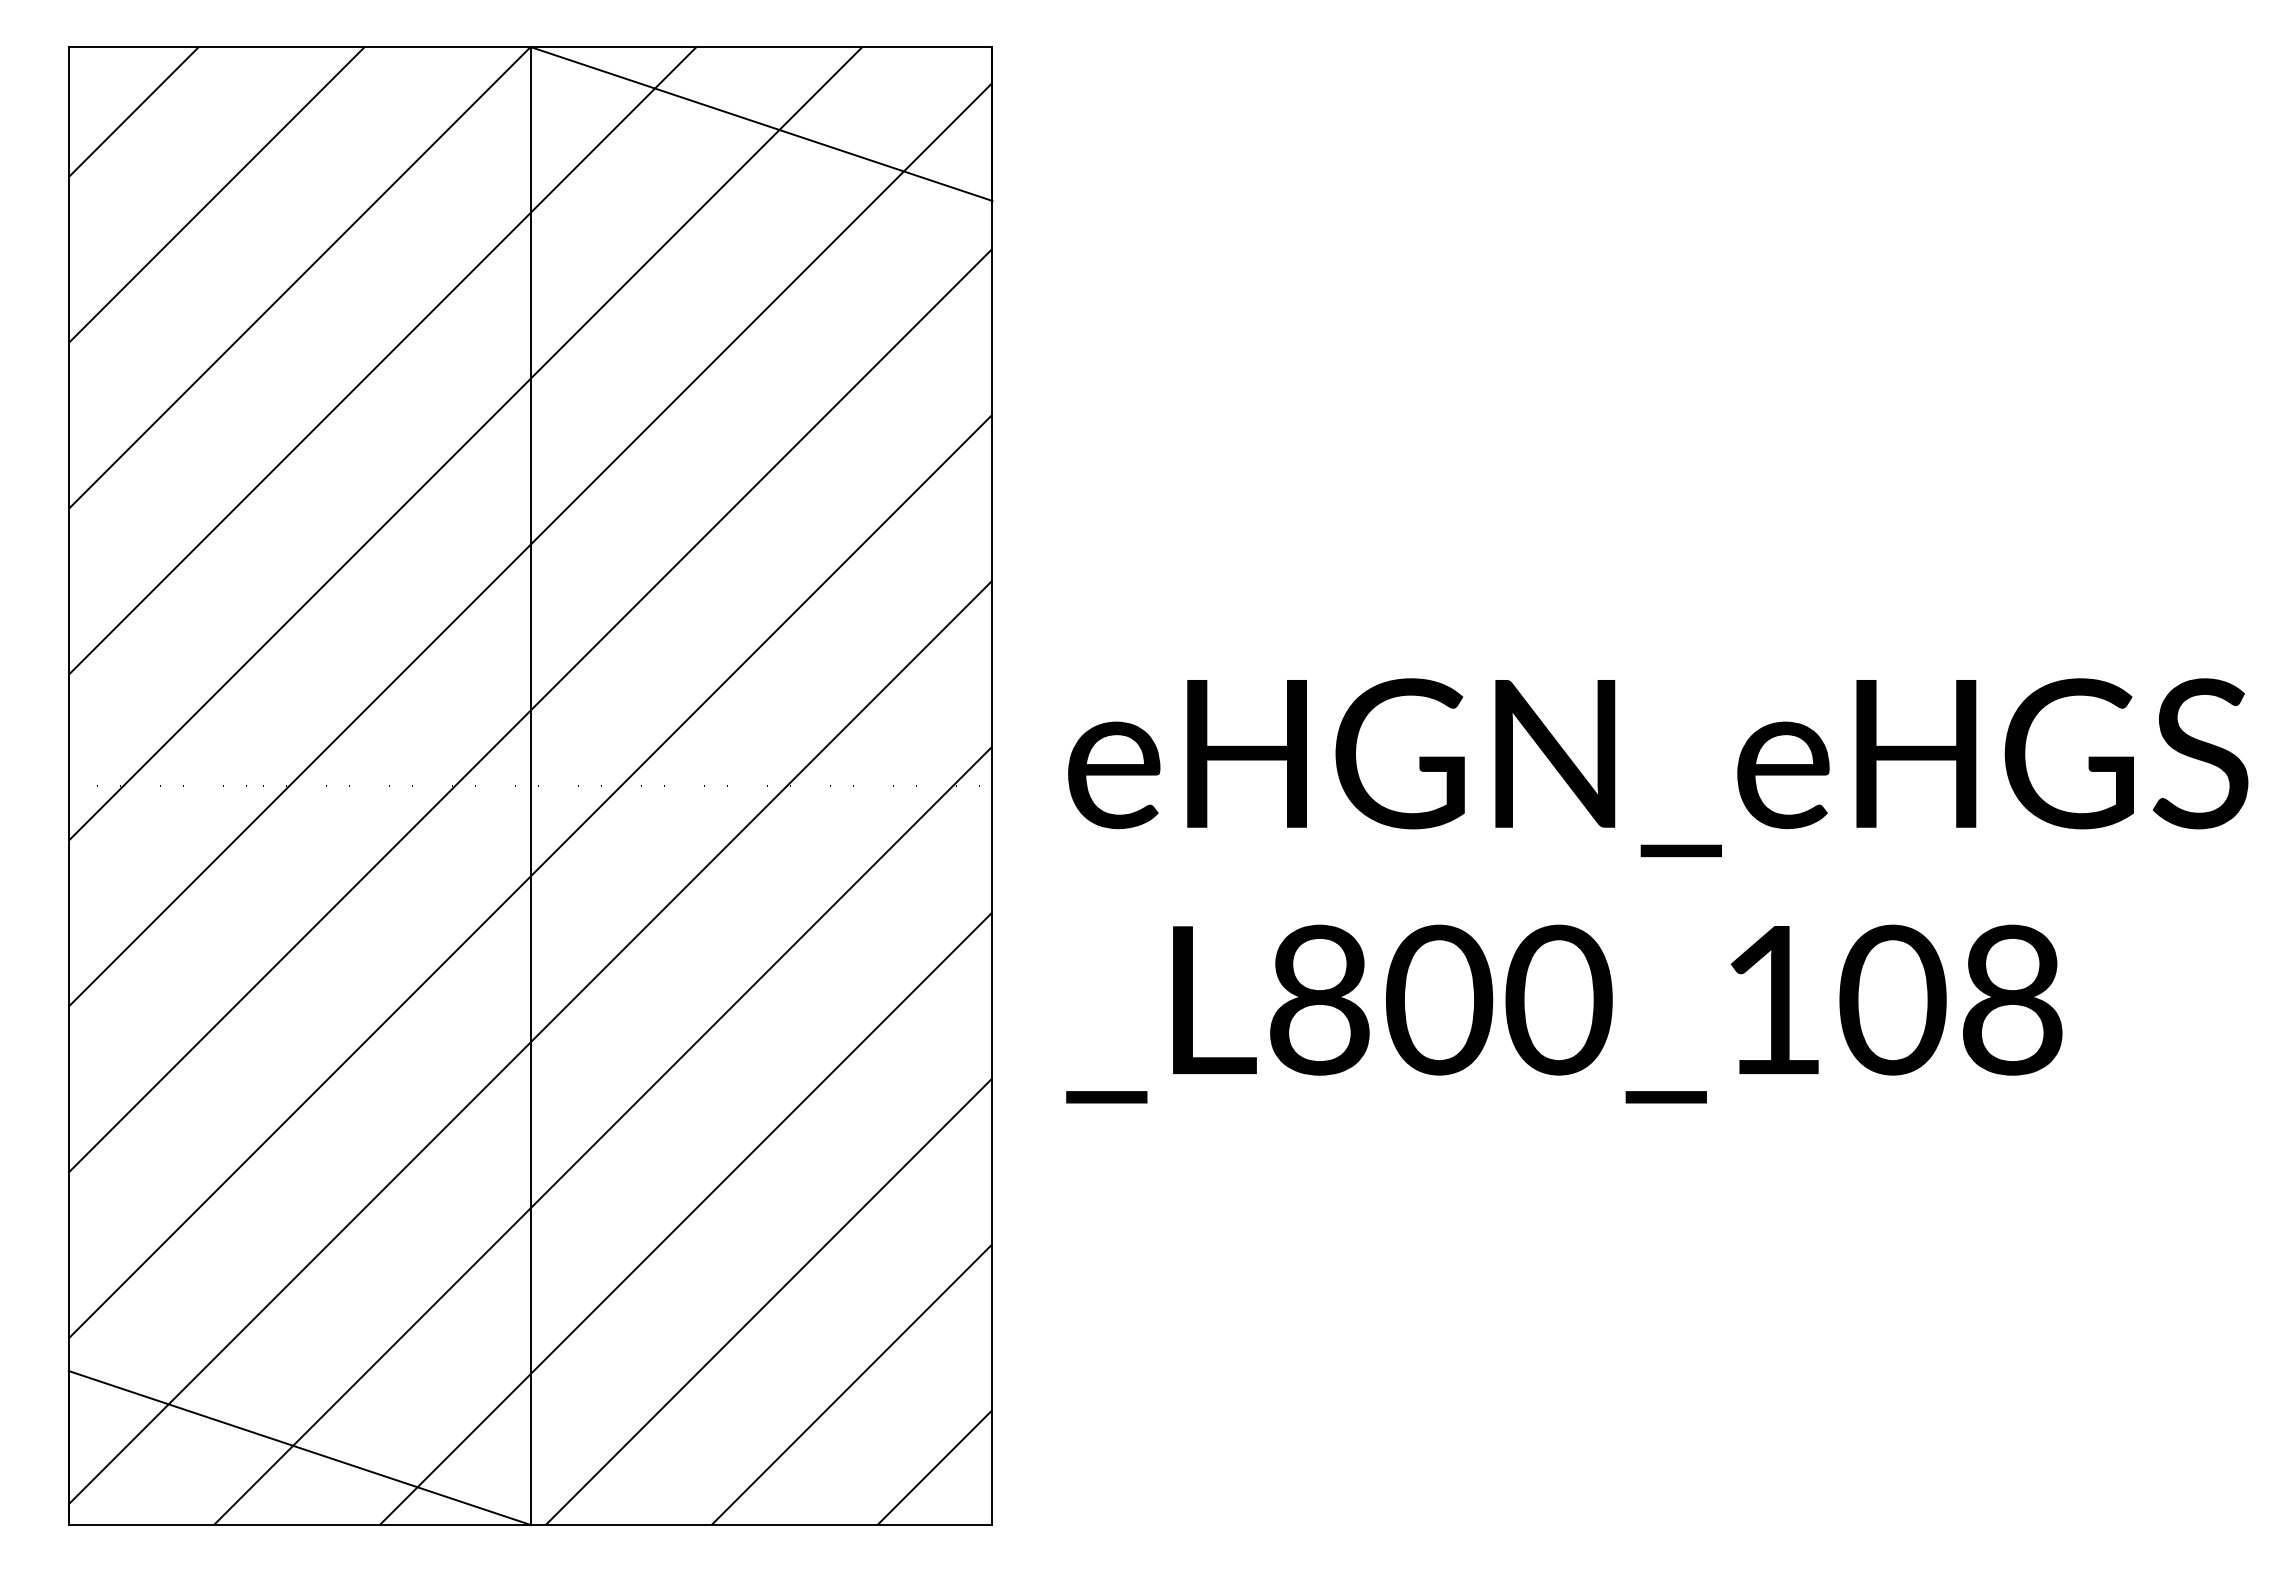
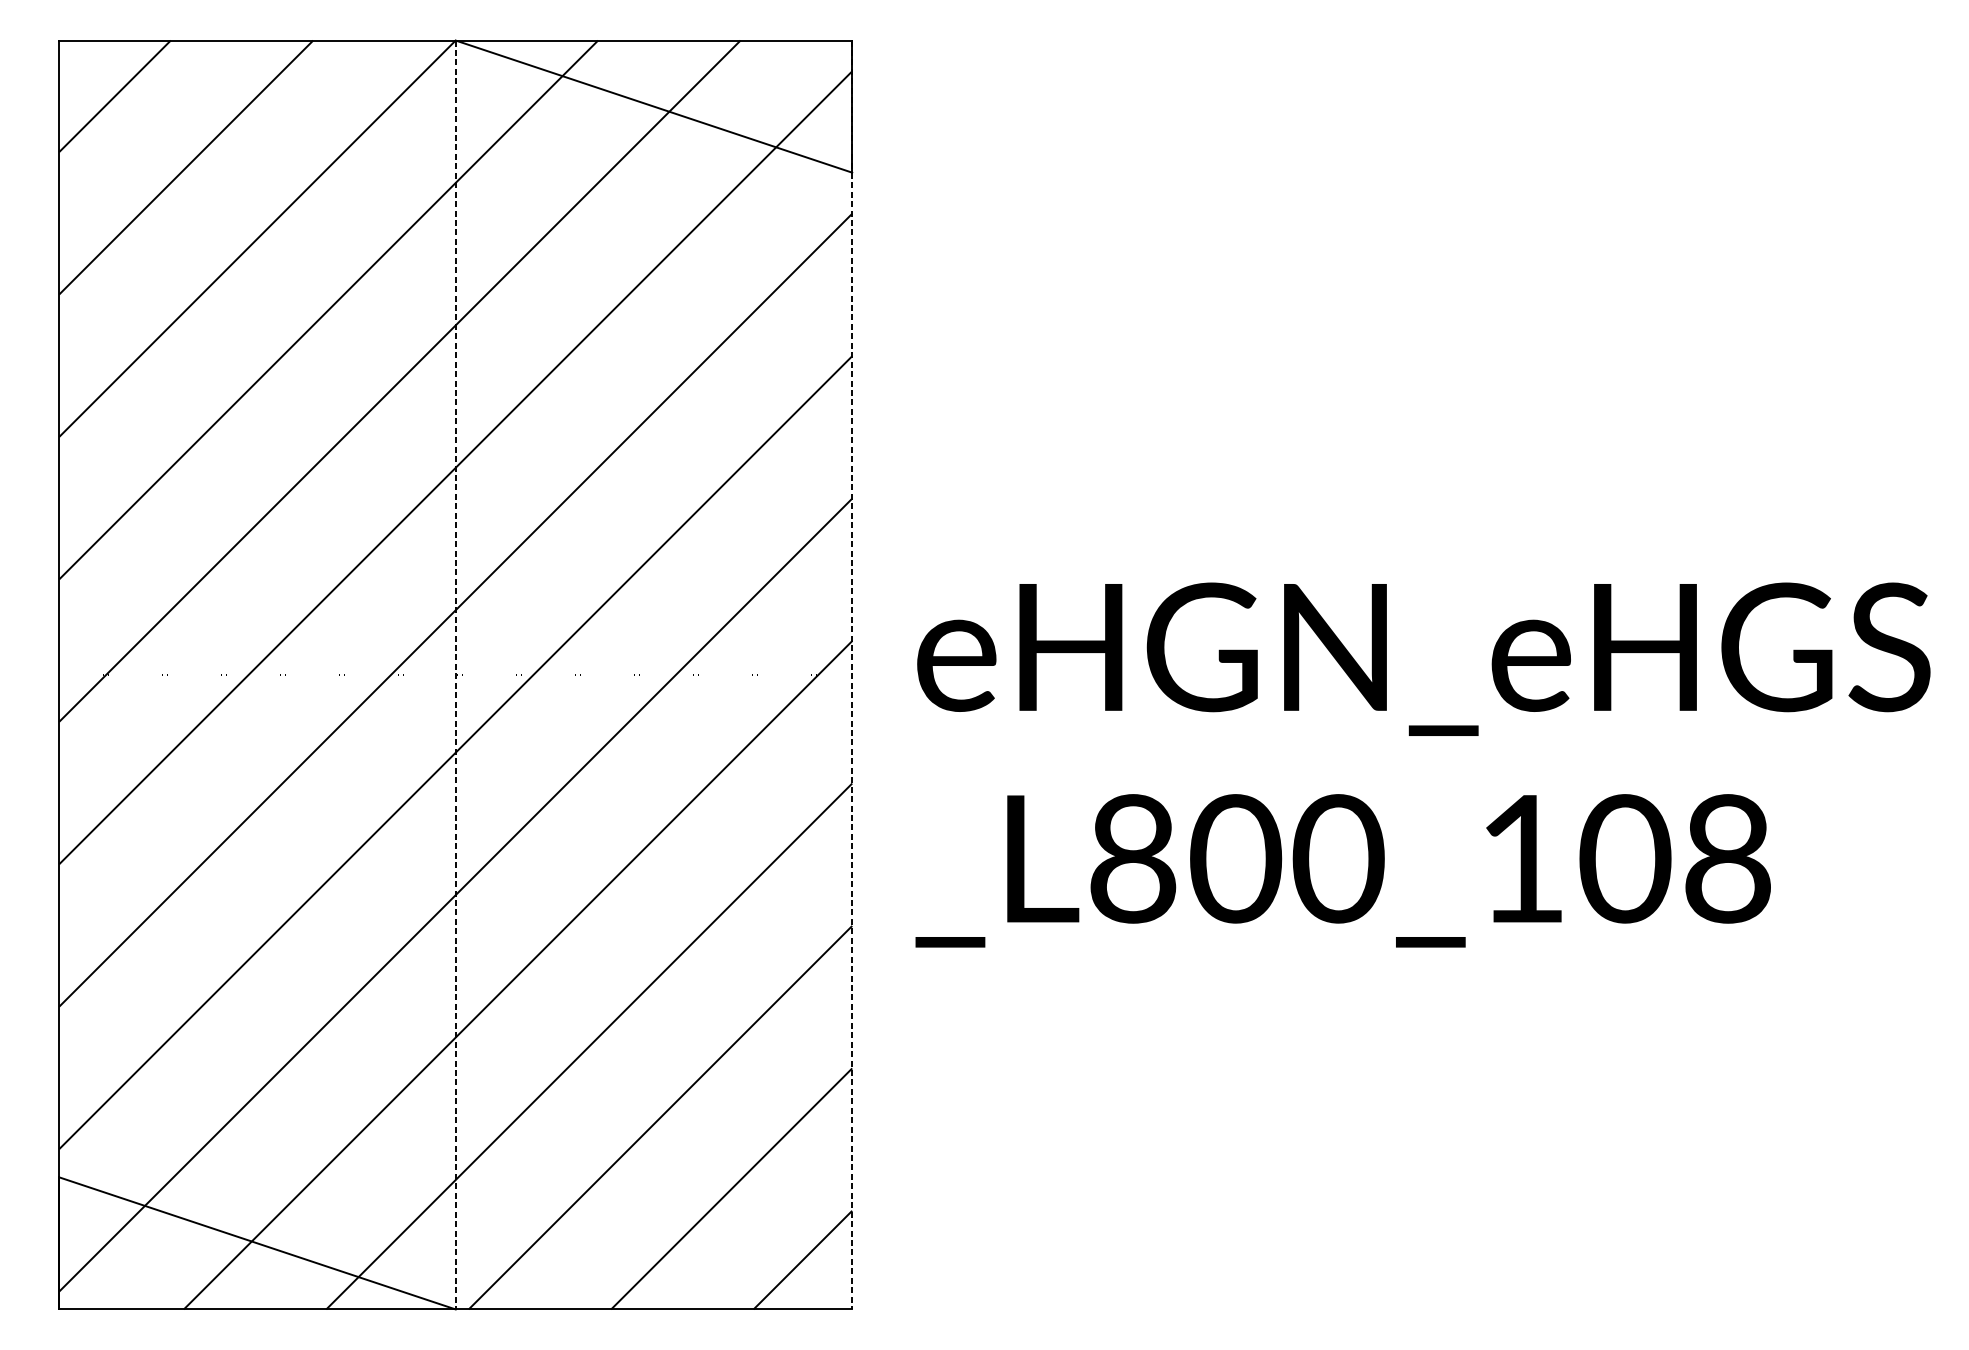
line: (530, 786) -> (455, 675), solid -> dashed
line: (992, 786) -> (852, 675), solid -> dashed

